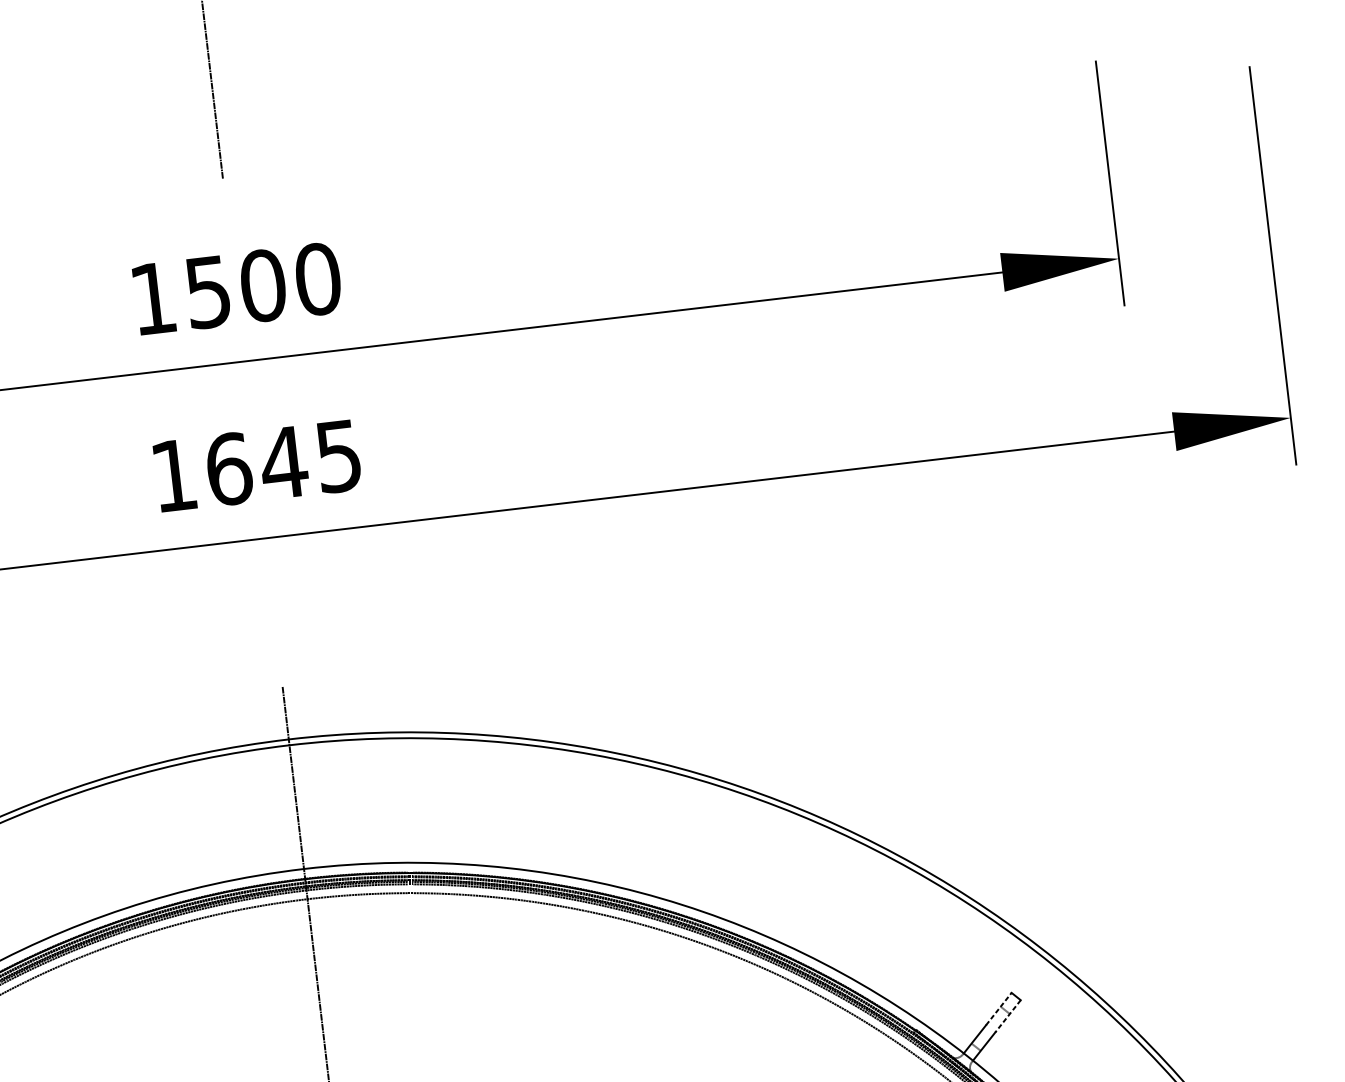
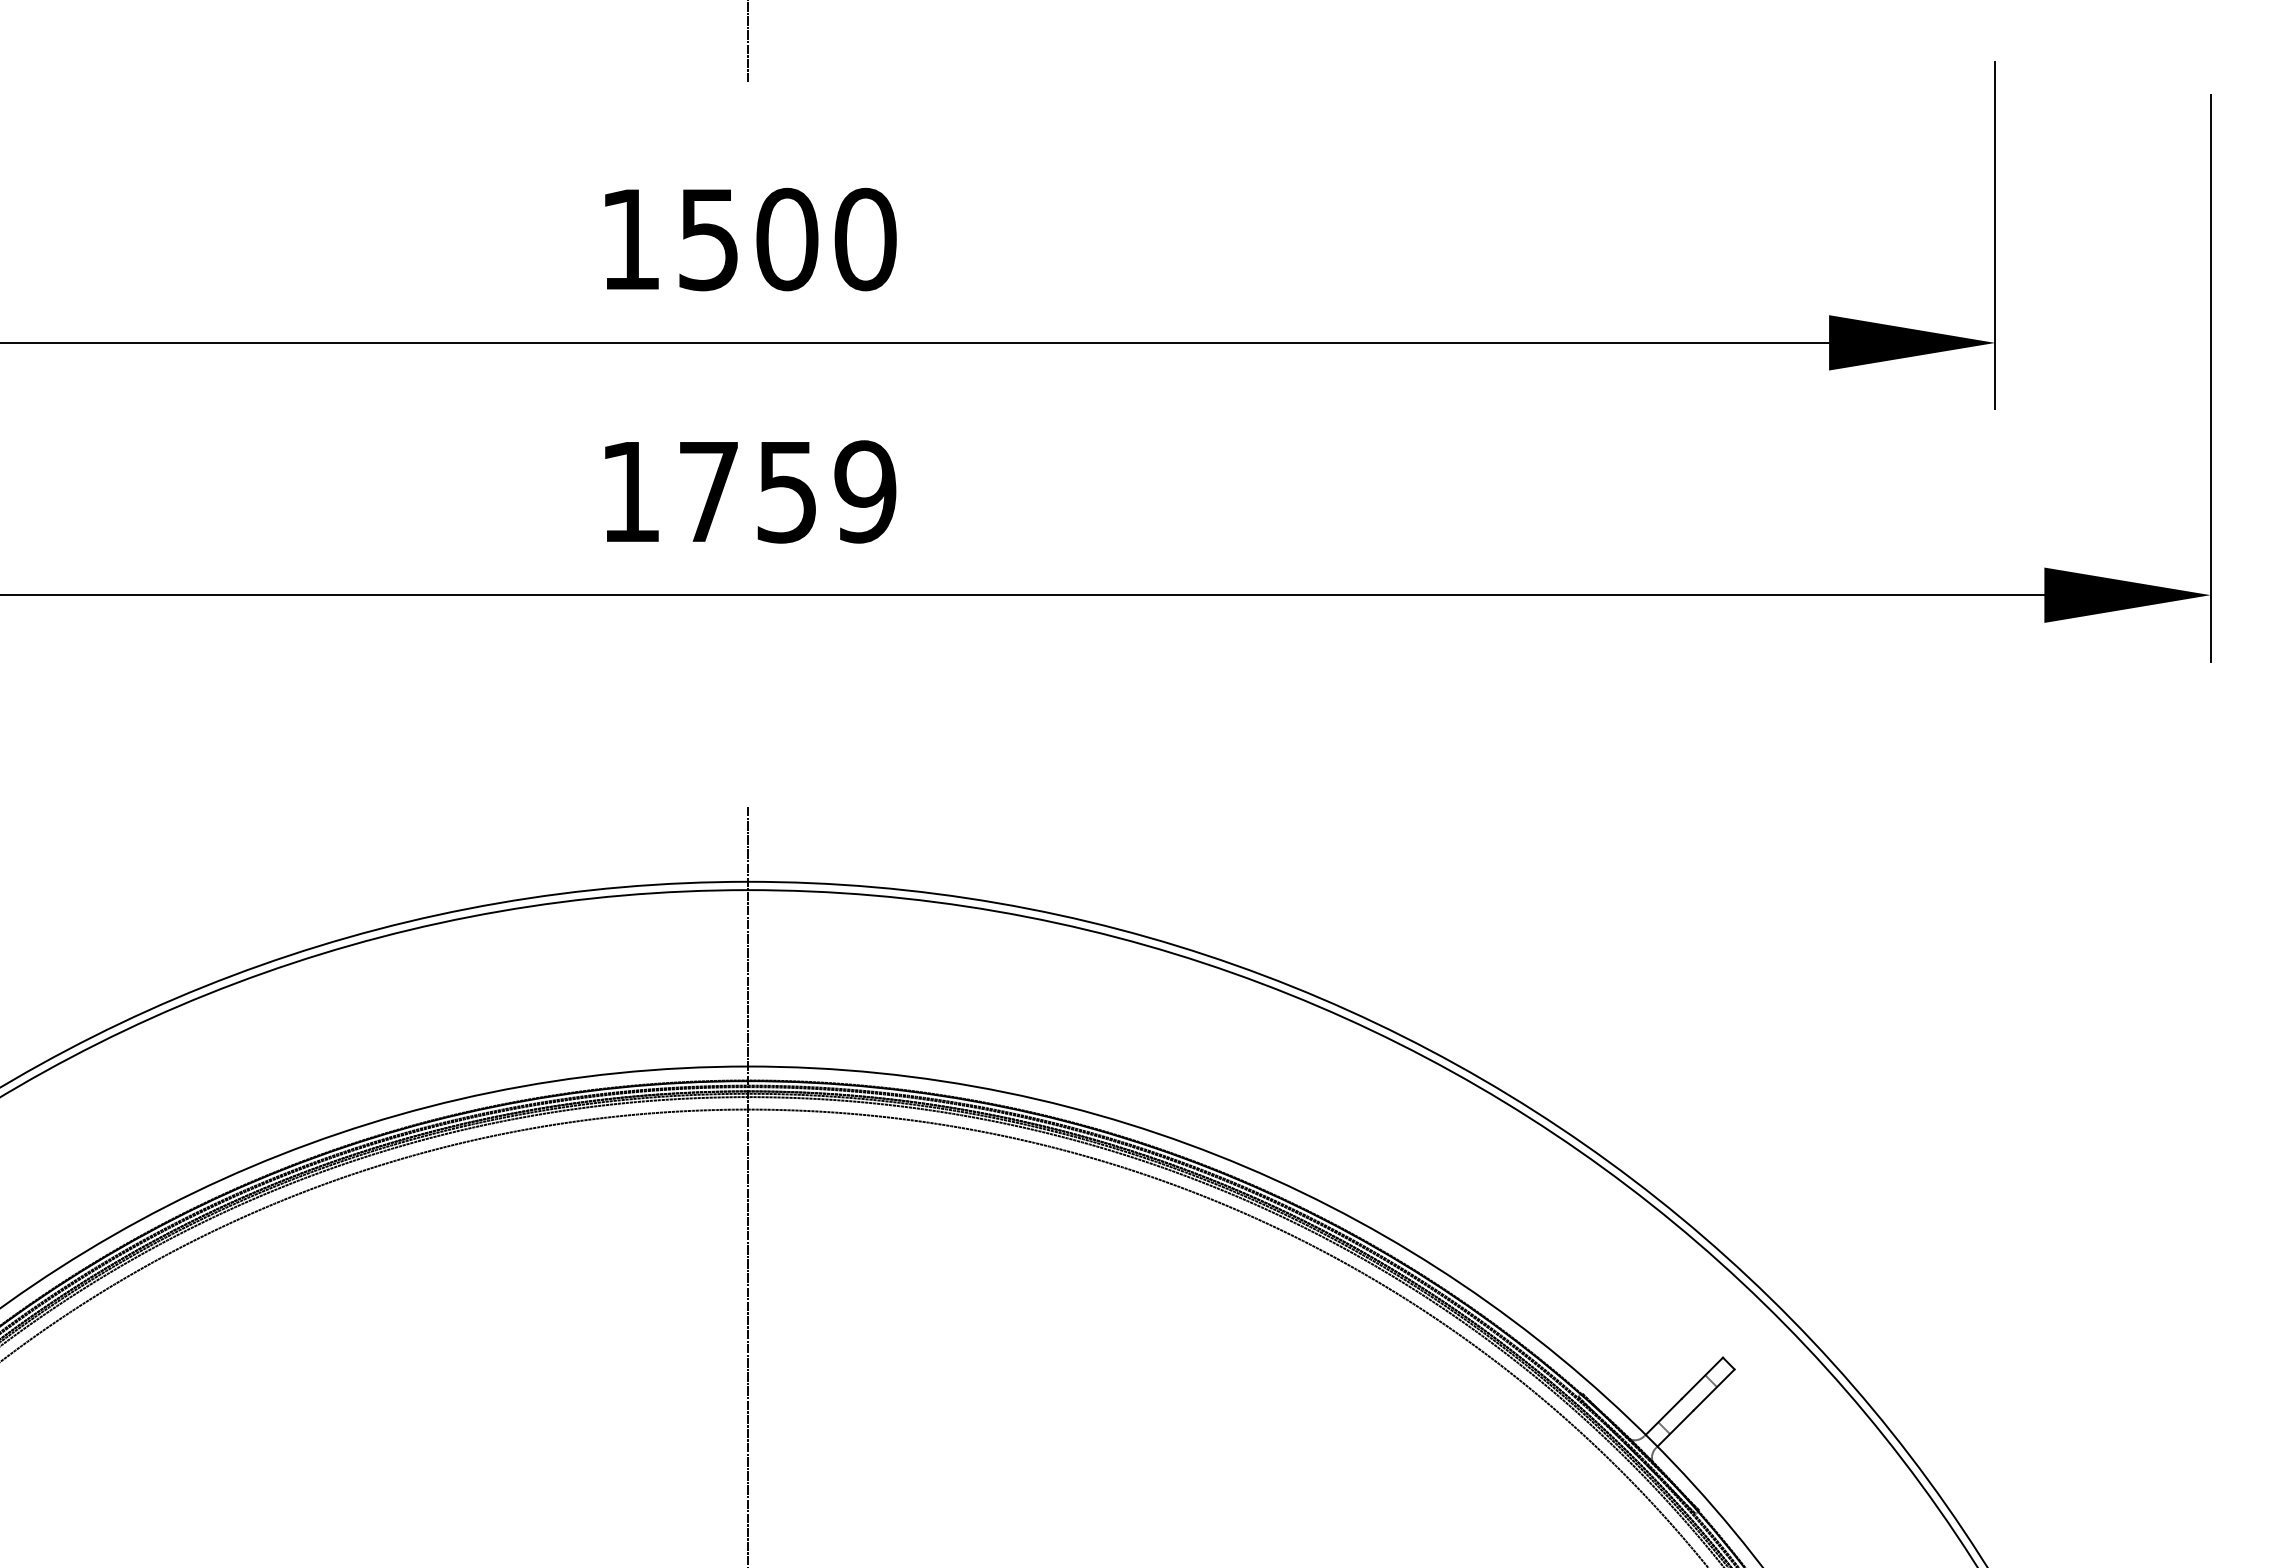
text: (284, 462) -> (787, 491), 1645 -> 1759
line: (998, 1008) -> (1702, 1377), dashed -> solid
line: (1007, 1016) -> (1713, 1390), dashed -> solid

